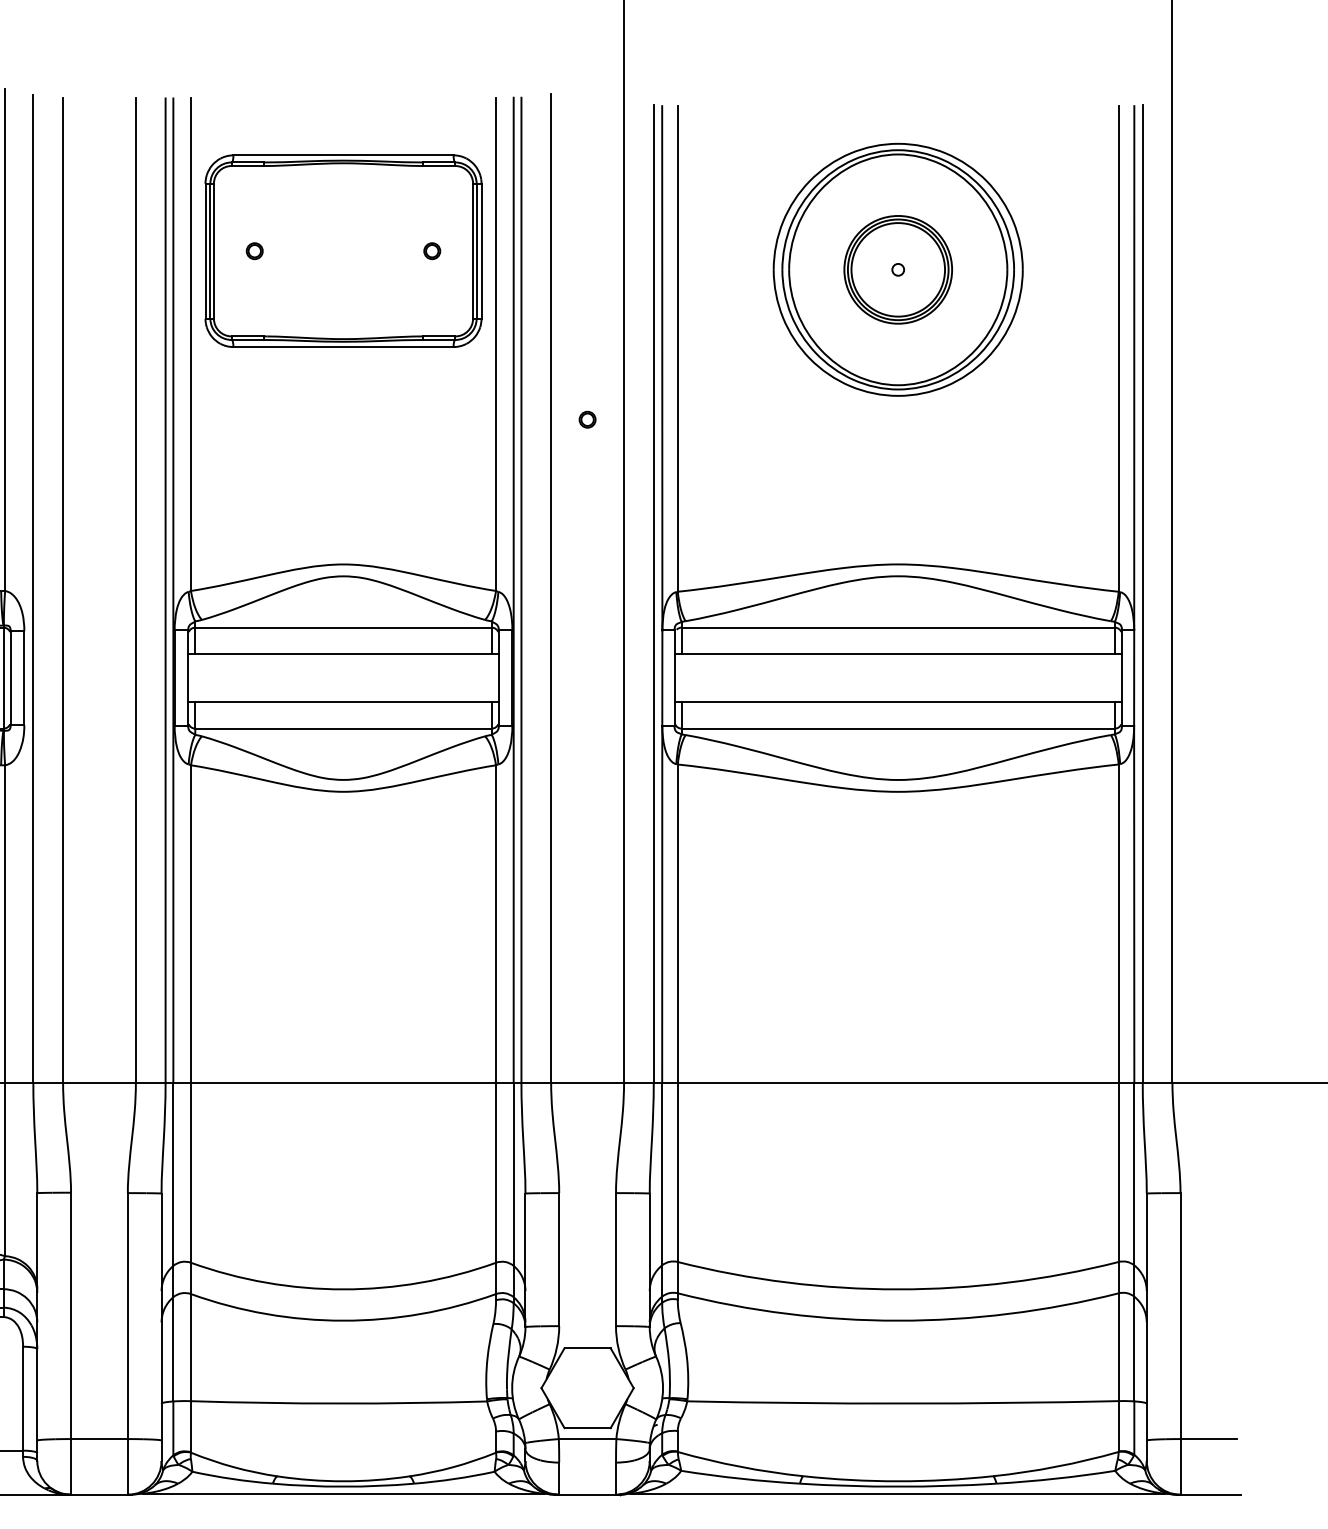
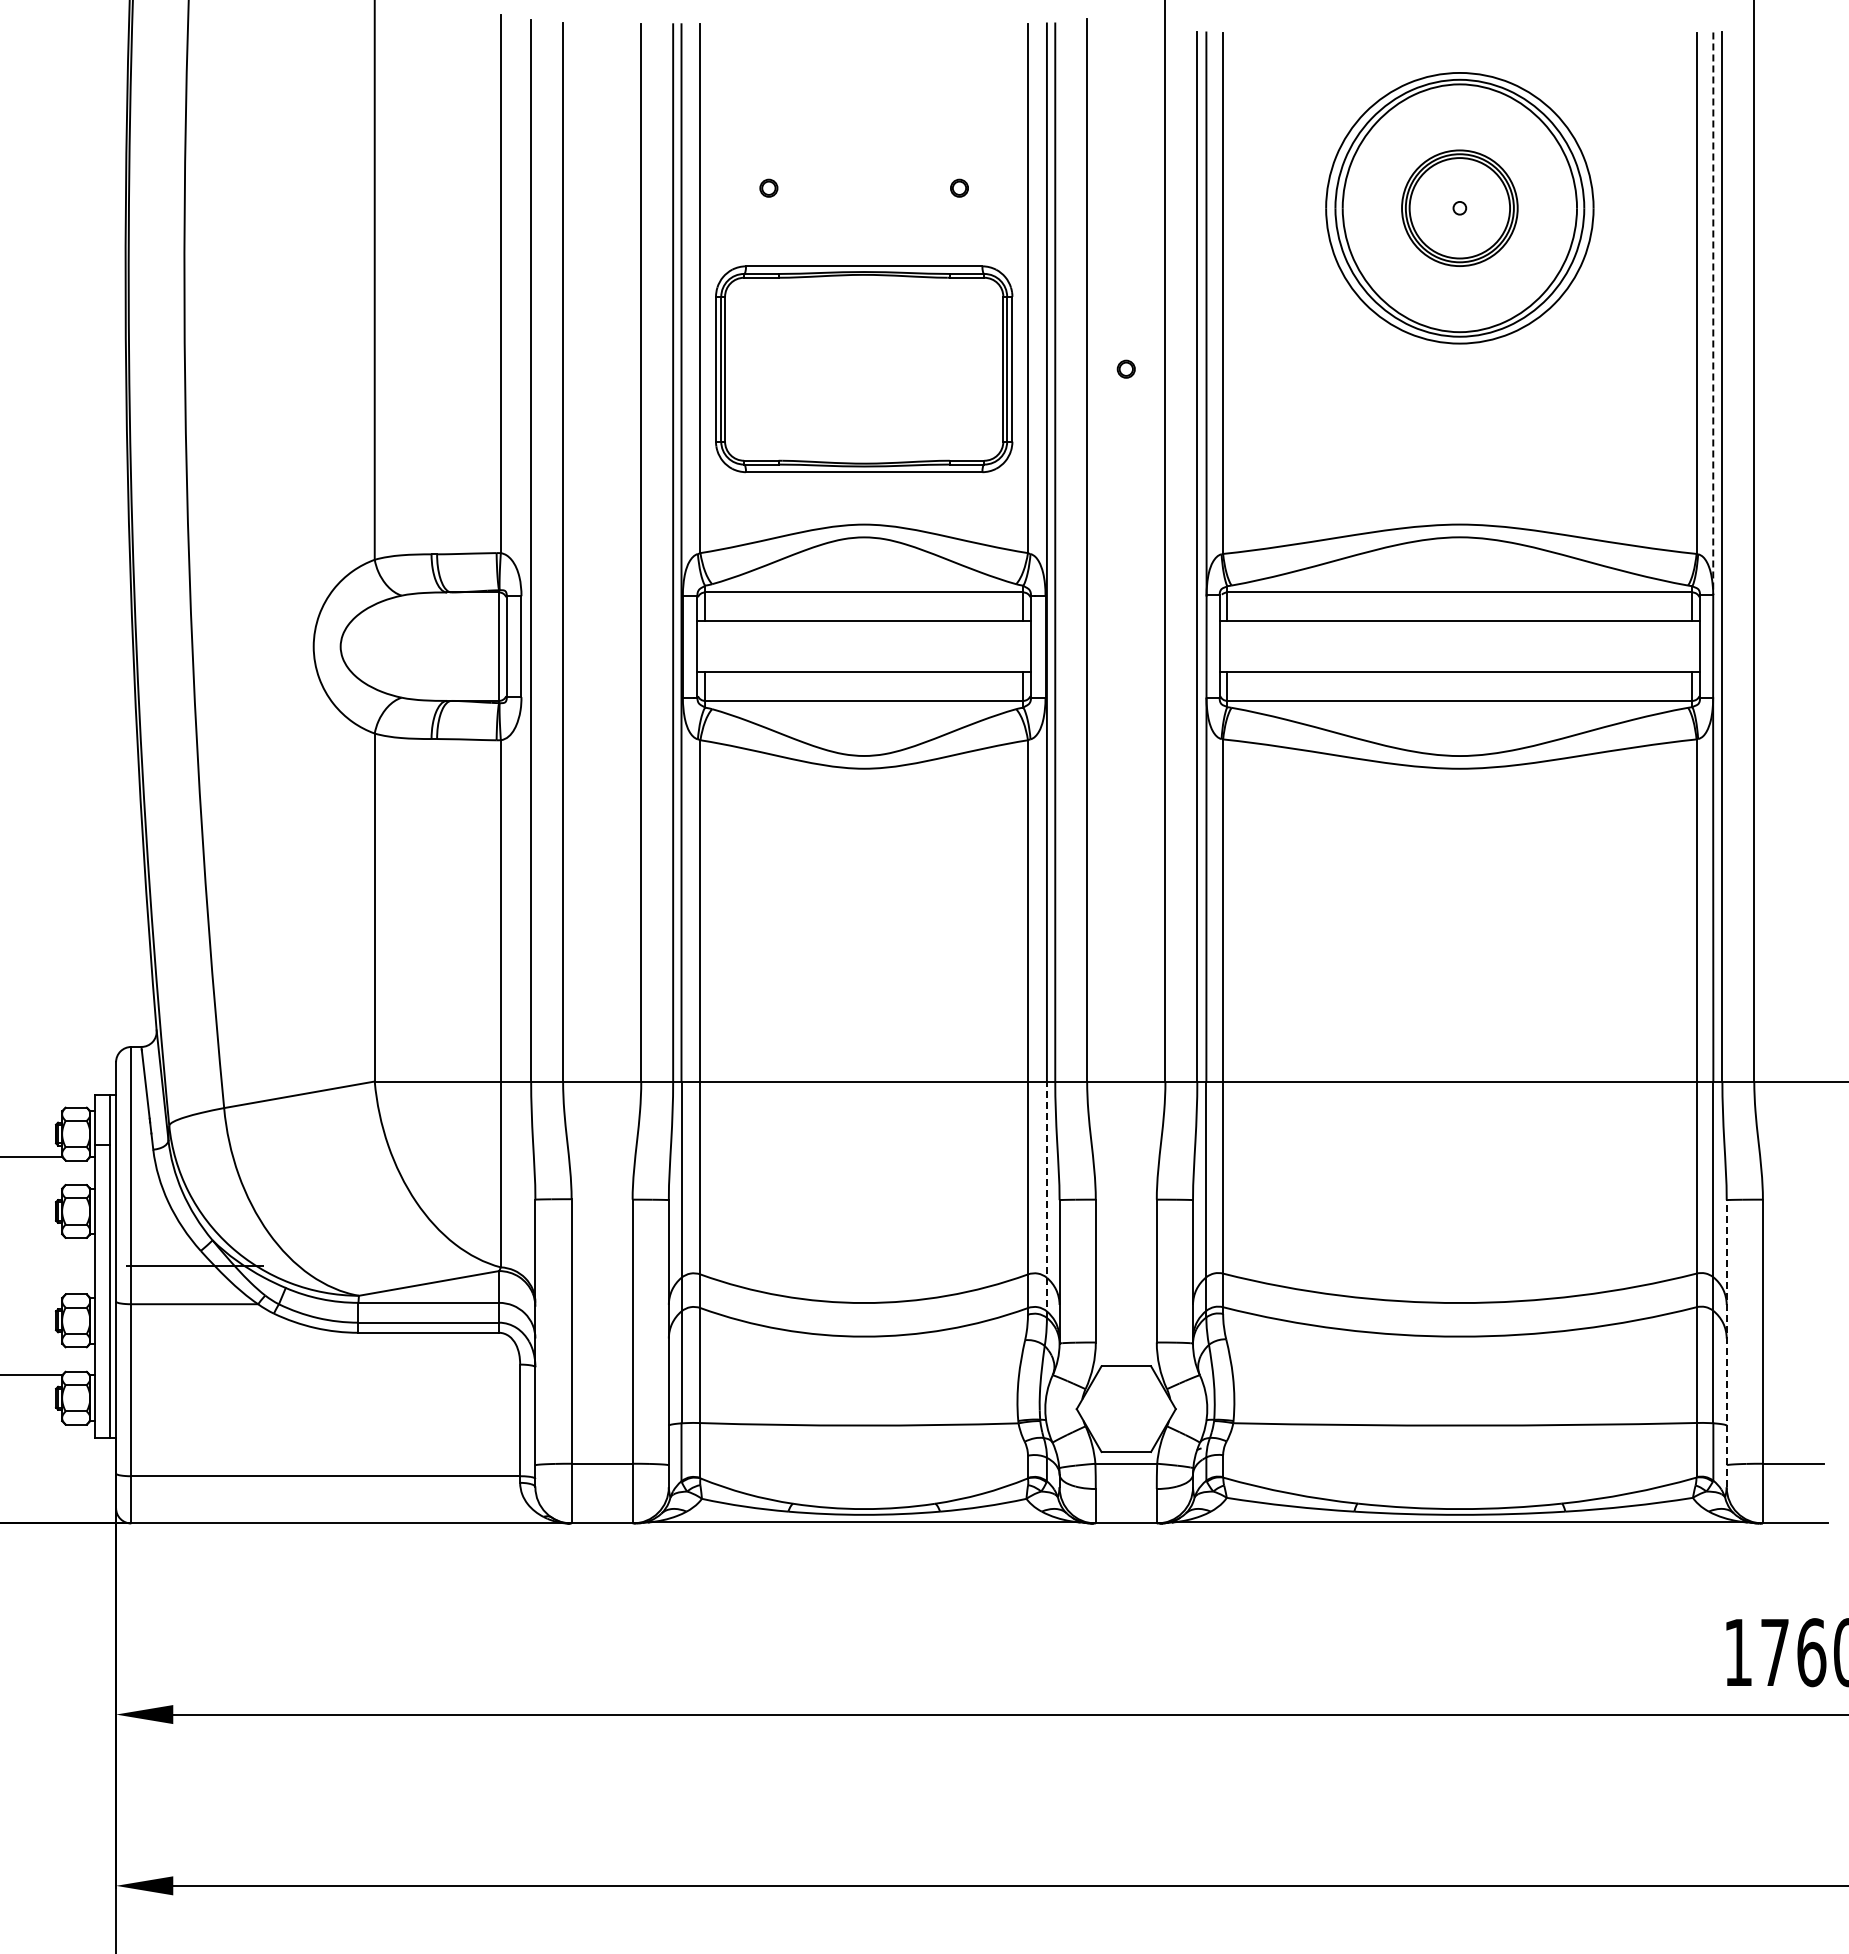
part: (343, 251) -> (864, 369), moved
line: (1134, 368) -> (1713, 314), solid -> dashed
line: (513, 1192) -> (1046, 1199), solid -> dashed
line: (1146, 1327) -> (1726, 1343), solid -> dashed

